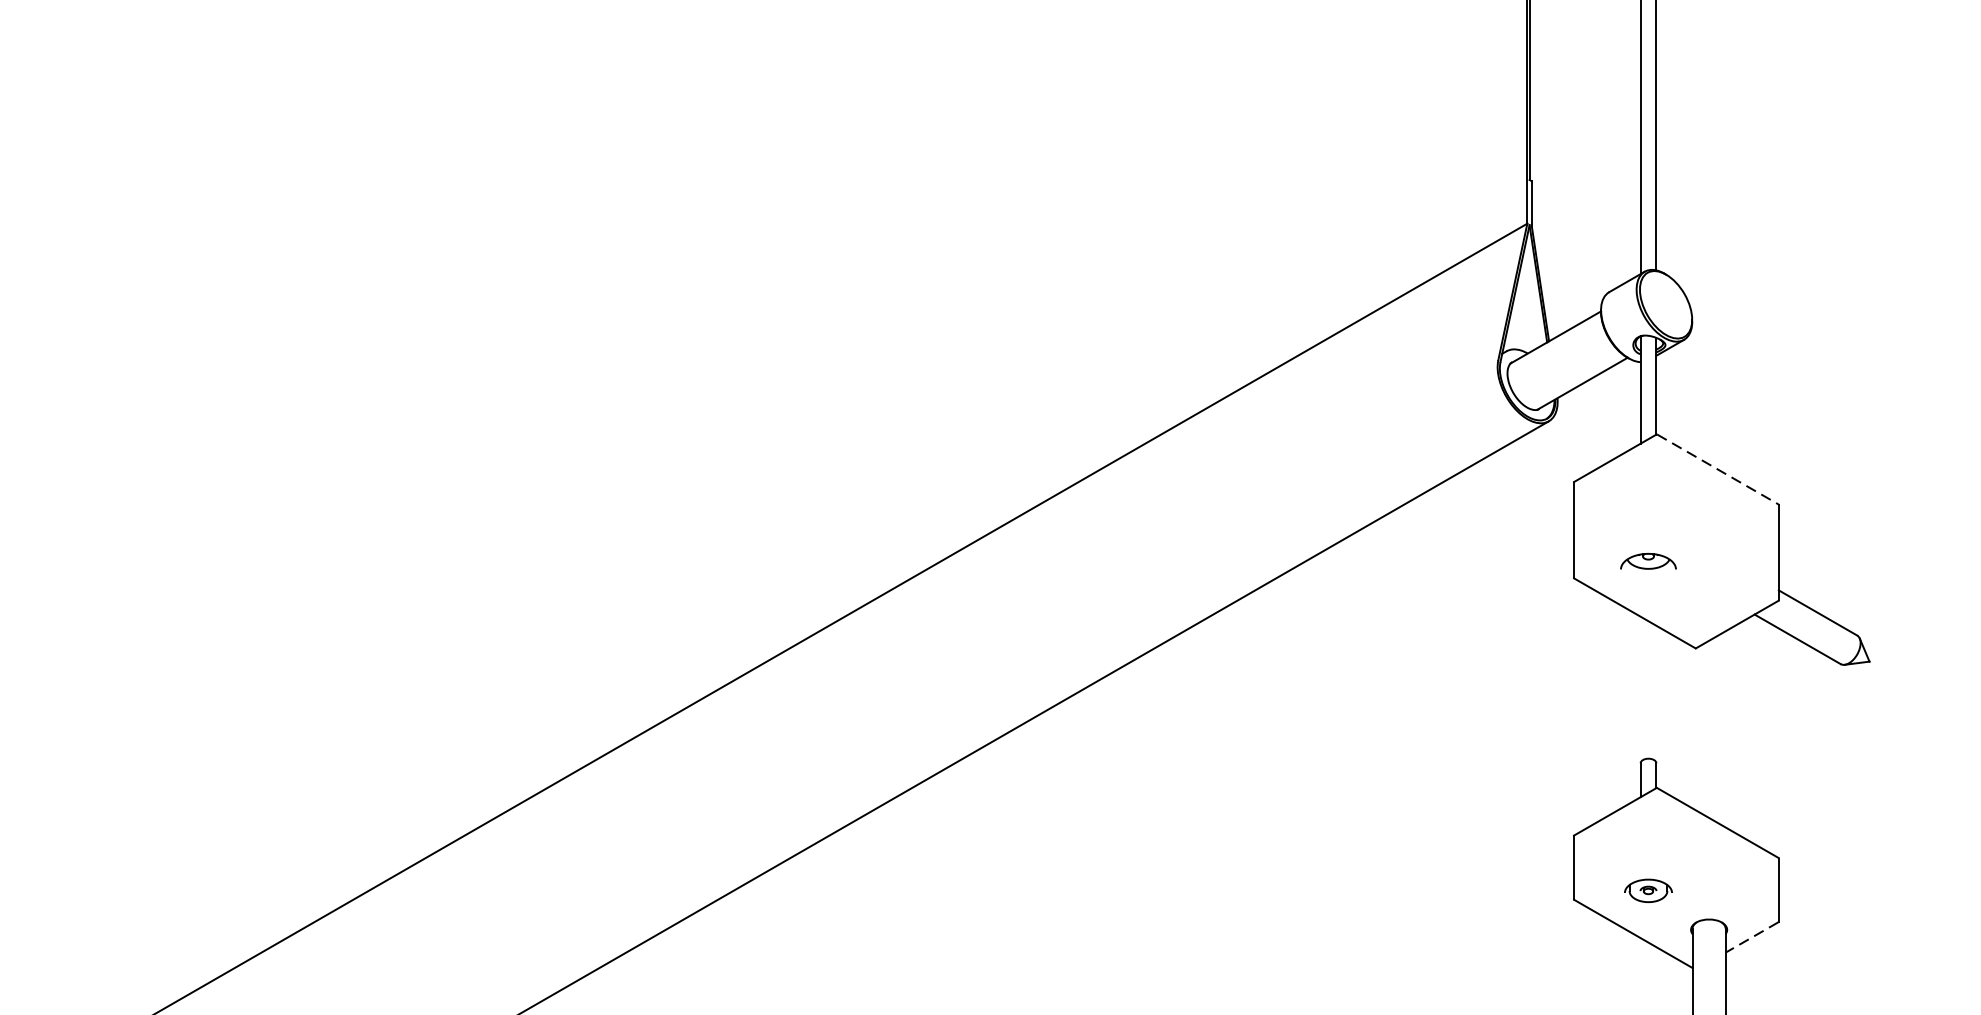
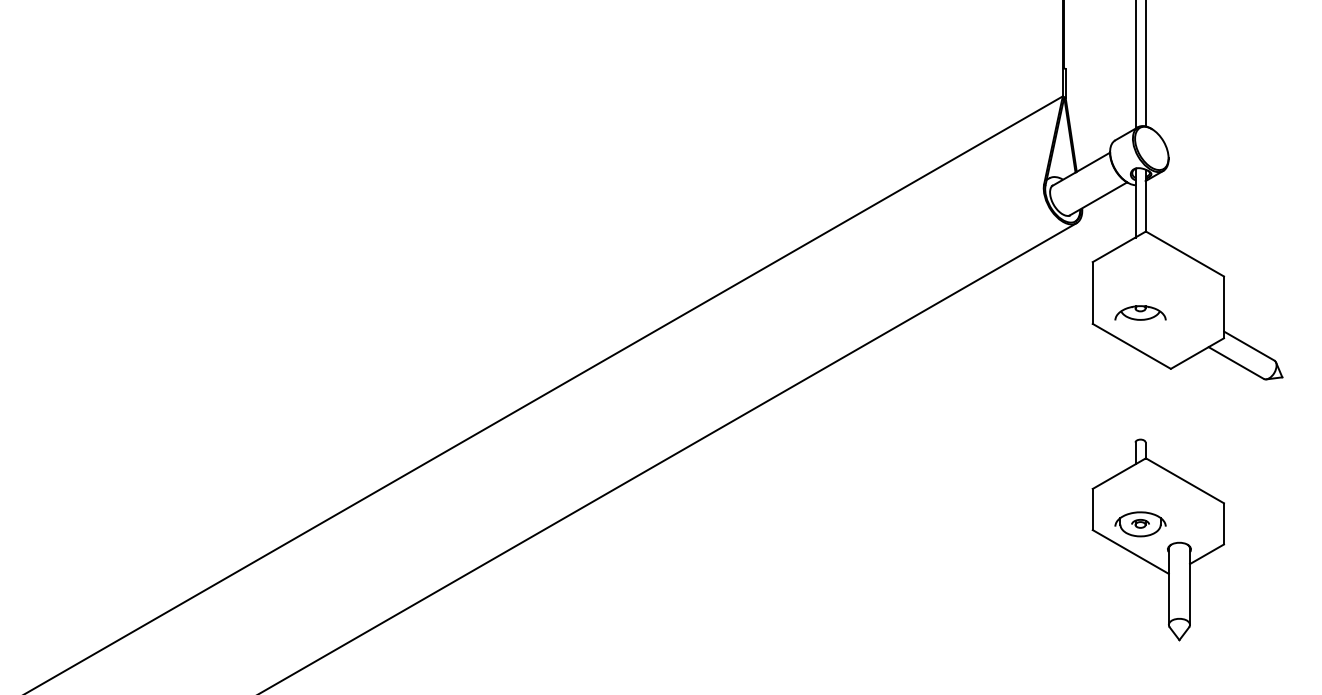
line: (1718, 470) -> (1185, 254), dashed -> solid
part: (1648, 560) -> (1140, 312), size x1.43
part: (1648, 891) -> (1140, 524), size x1.67
line: (1751, 937) -> (1206, 554), dashed -> solid

